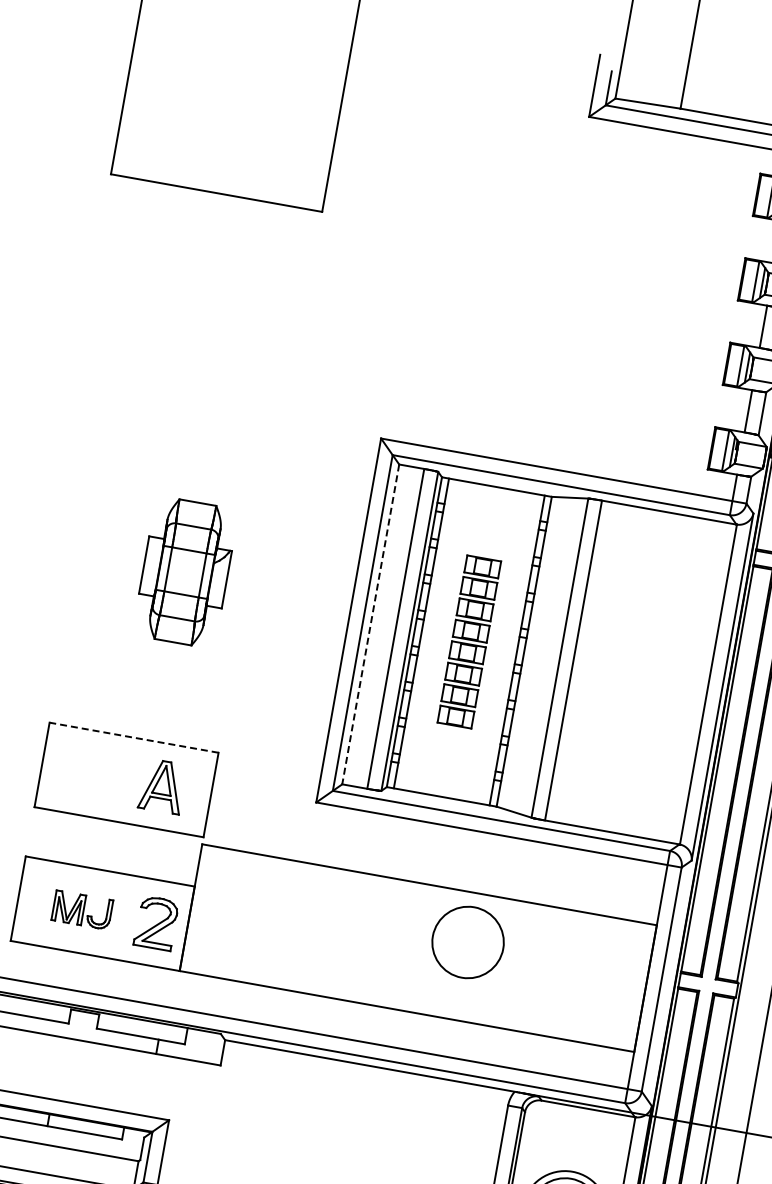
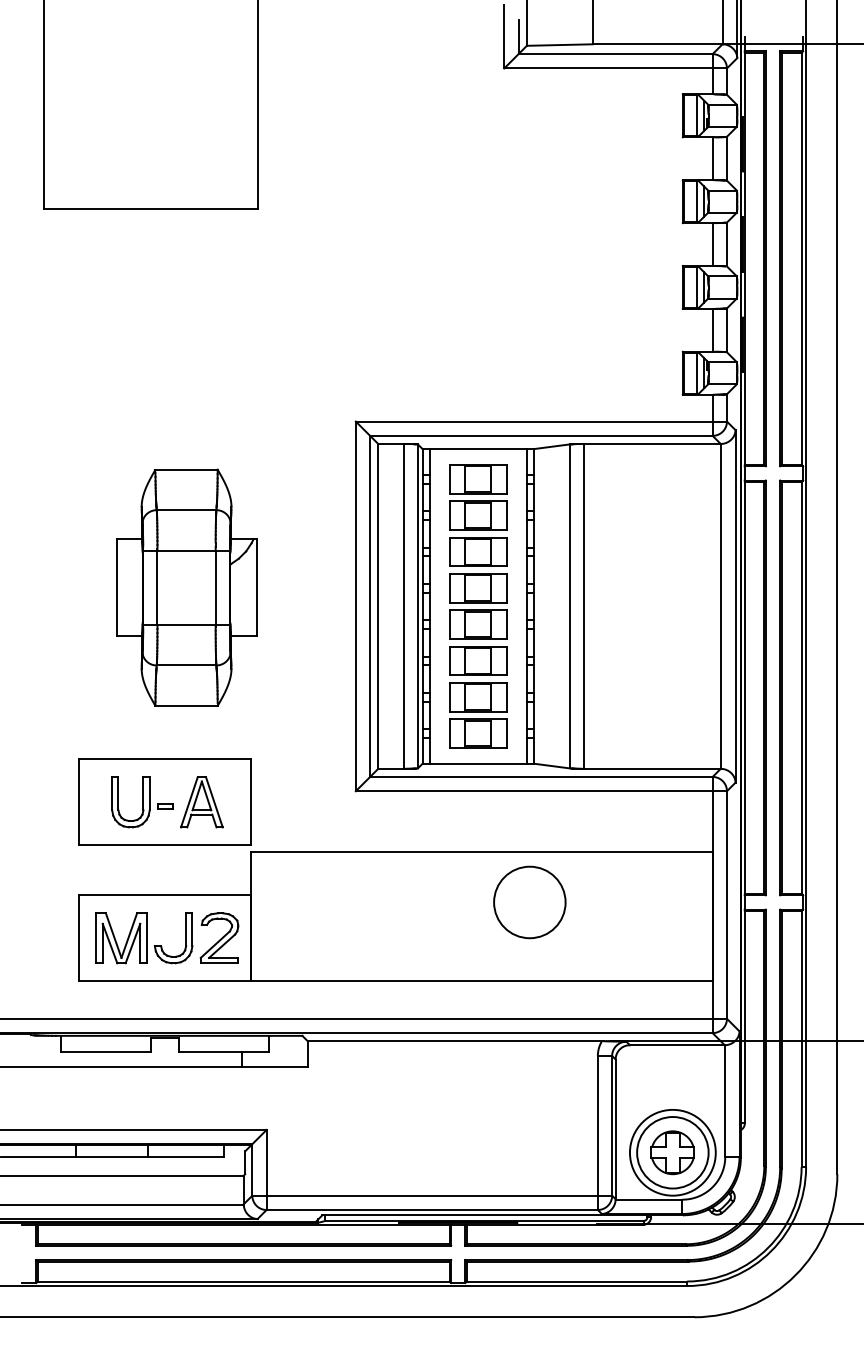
part: (185, 572) -> (186, 587), size x1.67
line: (370, 624) -> (378, 606), dashed -> solid
part: (469, 642) -> (478, 606), size x1.67
line: (134, 737) -> (165, 759), dashed -> solid
part: (104, 776) -> (142, 802), added
part: (82, 910) -> (144, 938), size x1.67

